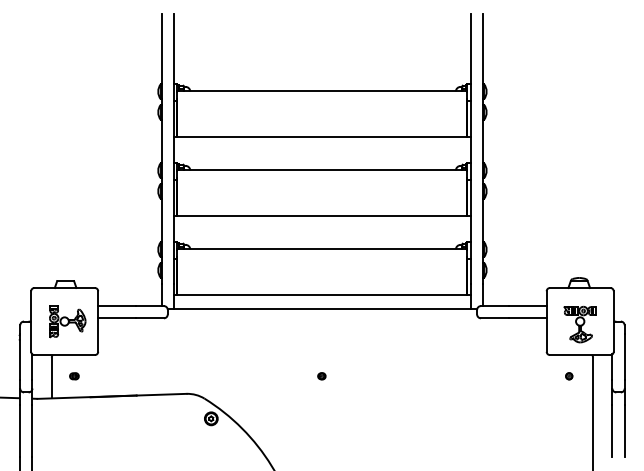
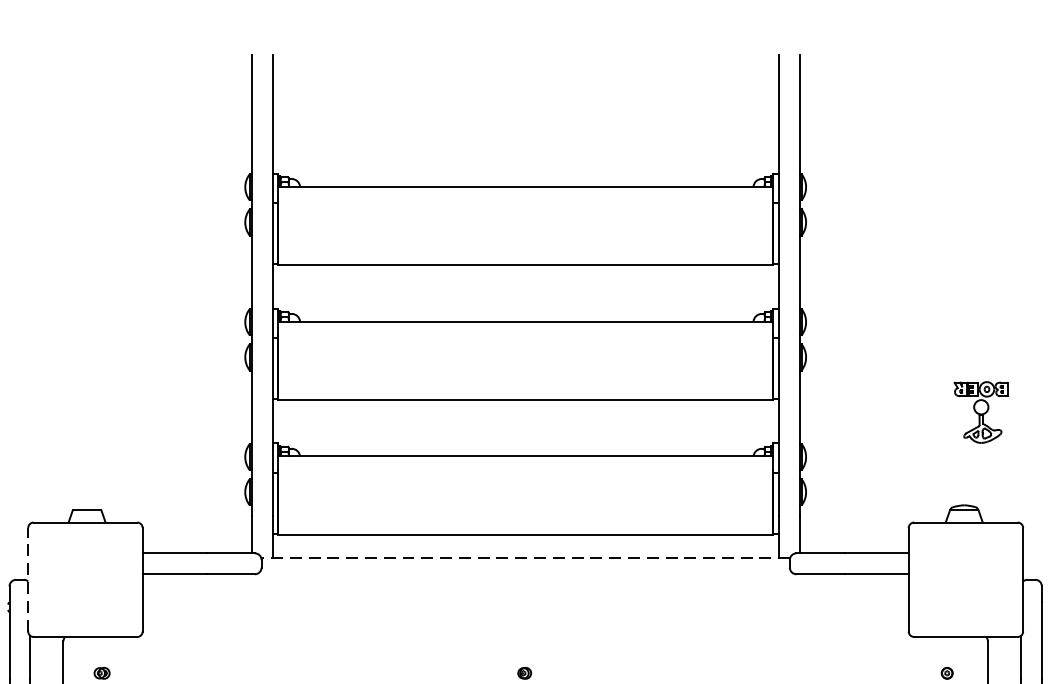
line: (322, 308) -> (525, 557), solid -> dashed
line: (31, 321) -> (28, 579), solid -> dashed
part: (67, 321) -> (90, 579), removed
part: (579, 324) -> (980, 412), moved

